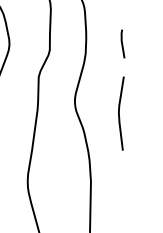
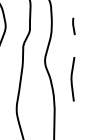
line: (120, 114) -> (72, 79), moved

